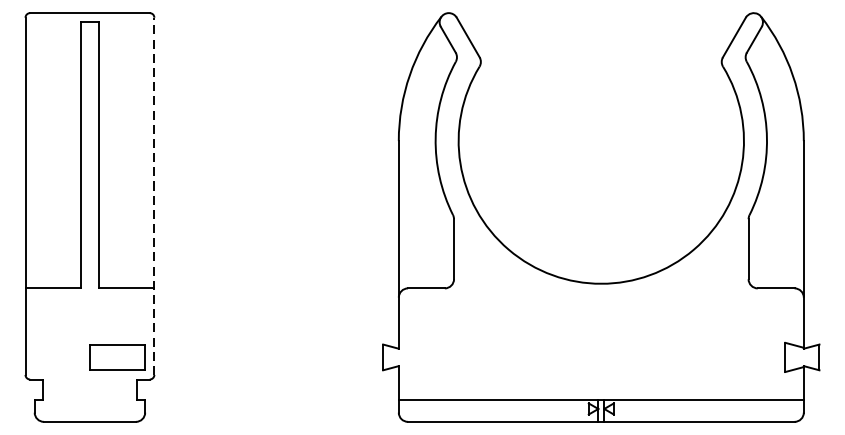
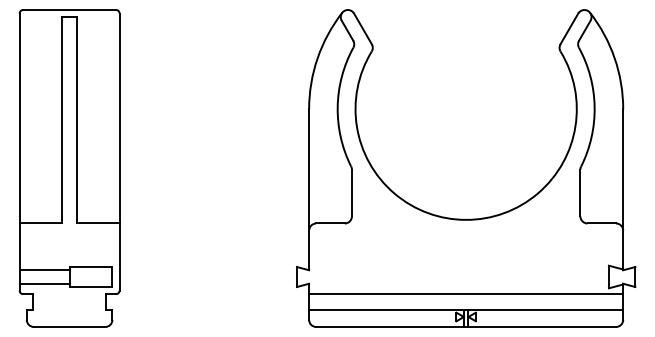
line: (154, 196) -> (119, 152), dashed -> solid
line: (57, 349) -> (44, 270), added
line: (57, 365) -> (44, 283), added
line: (601, 379) -> (466, 294), added

